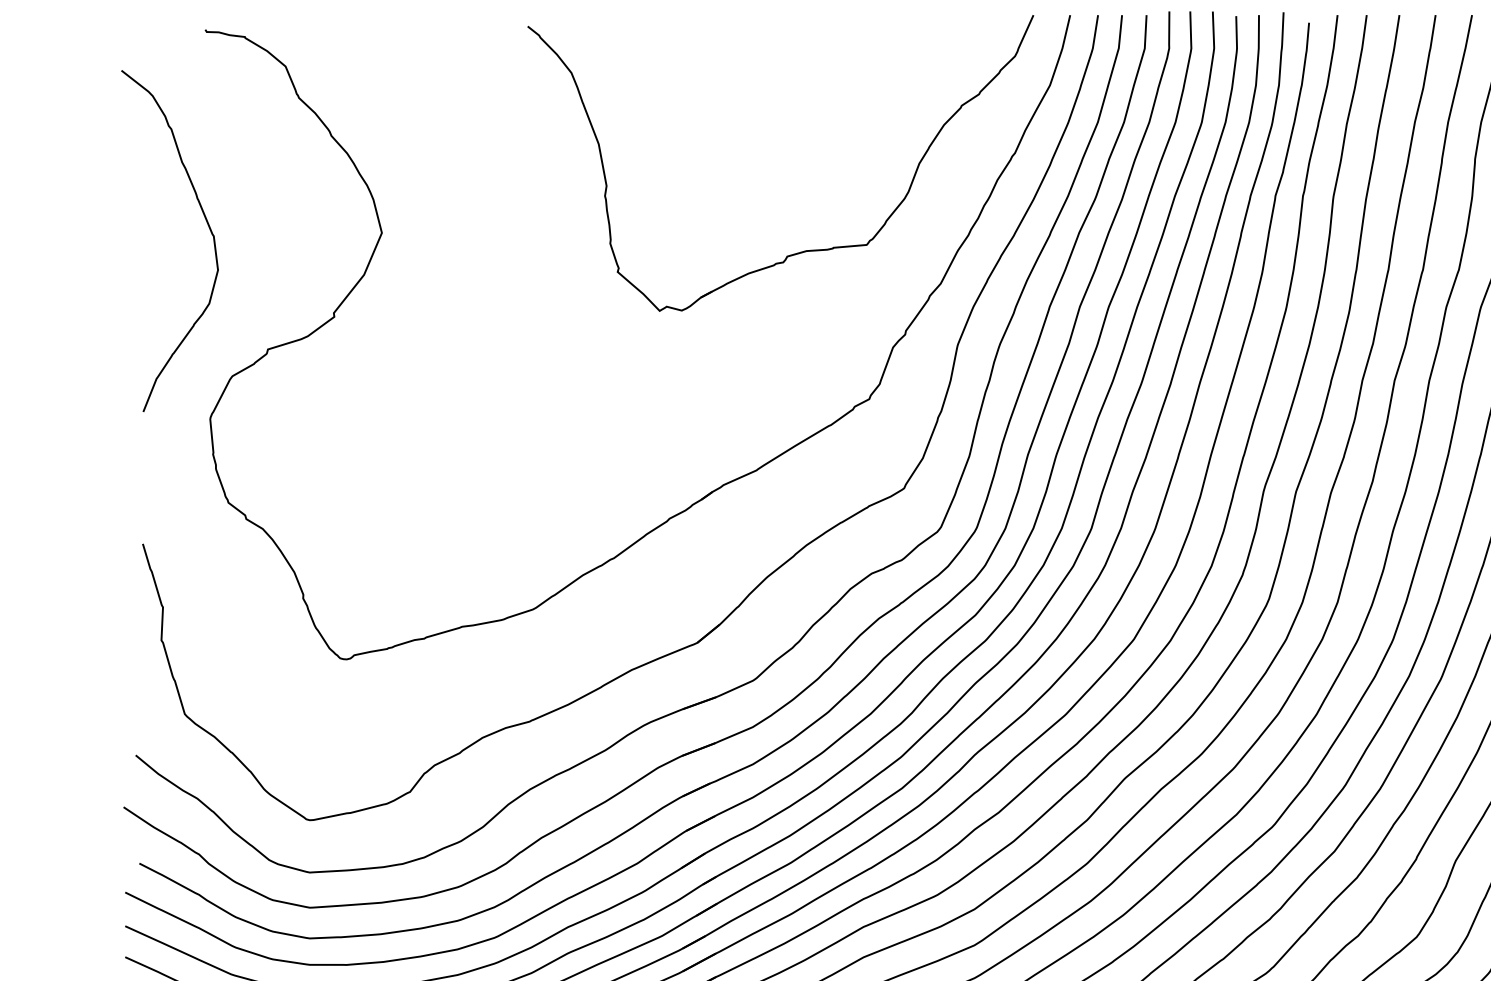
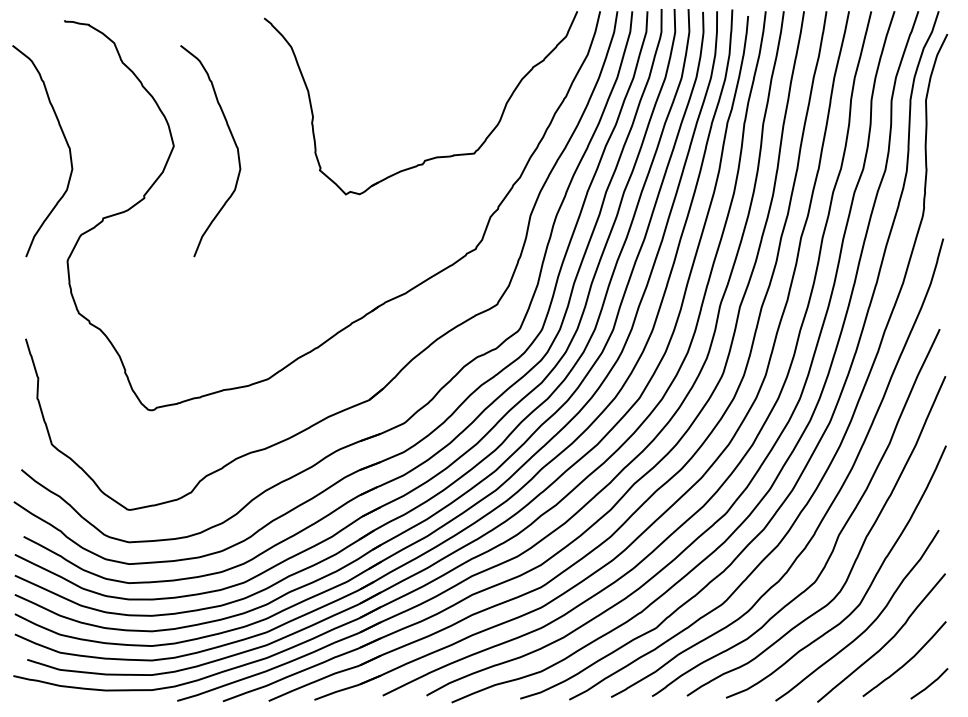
curve: (479, 230) -> (234, 144), added

